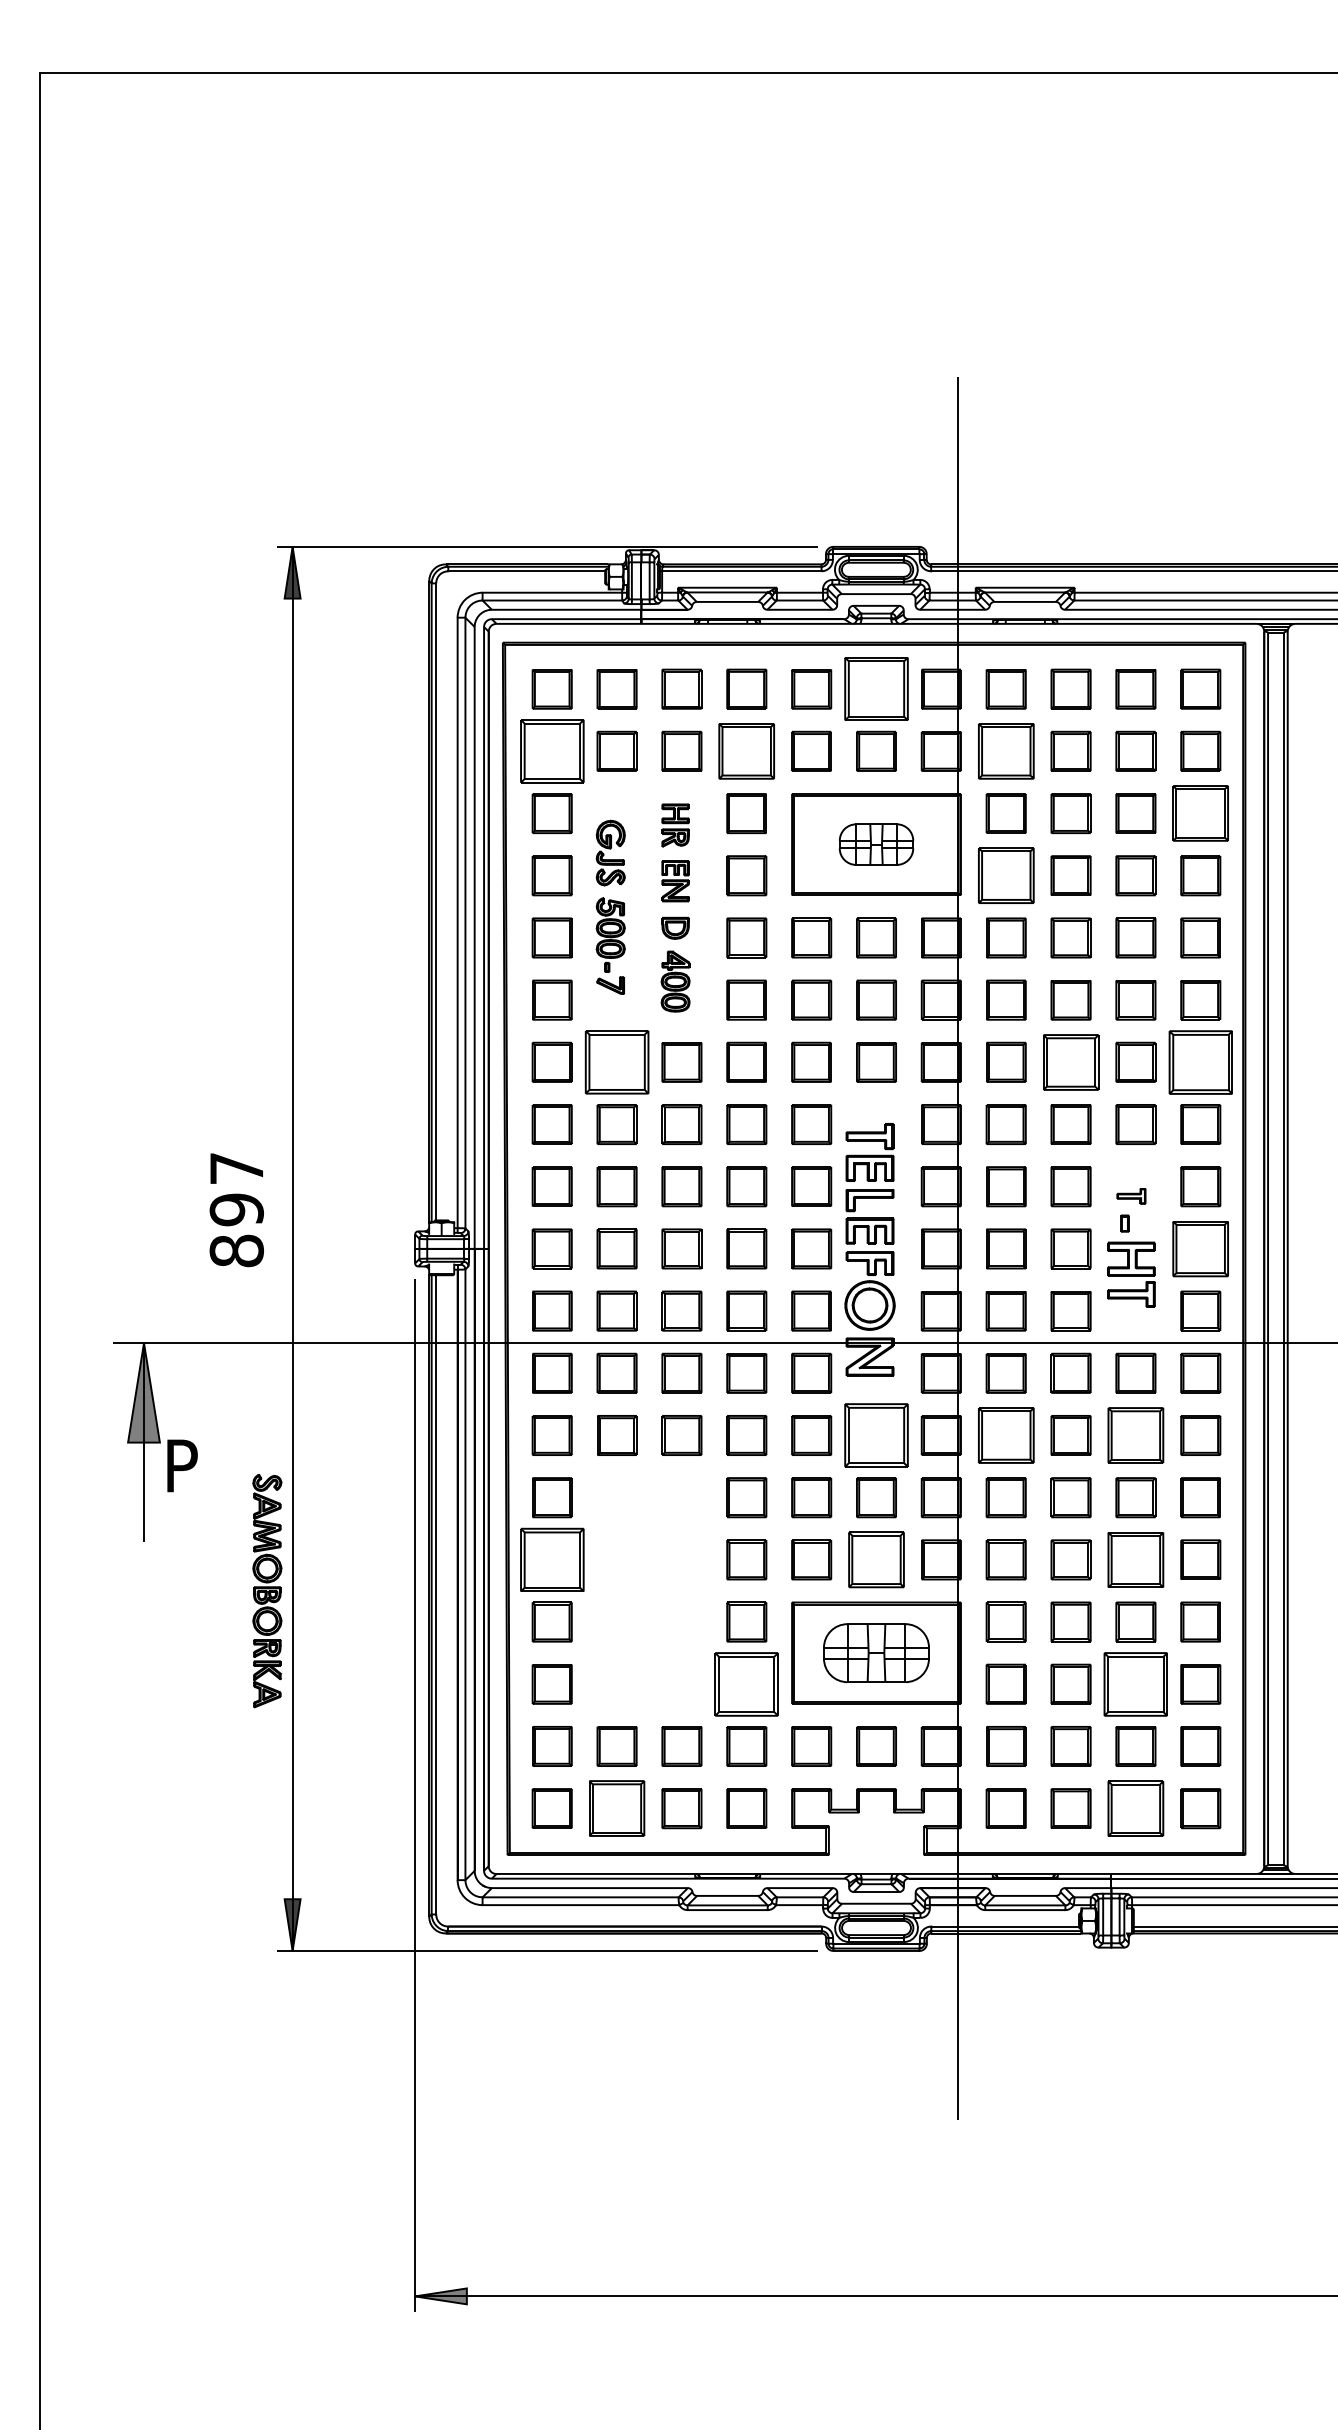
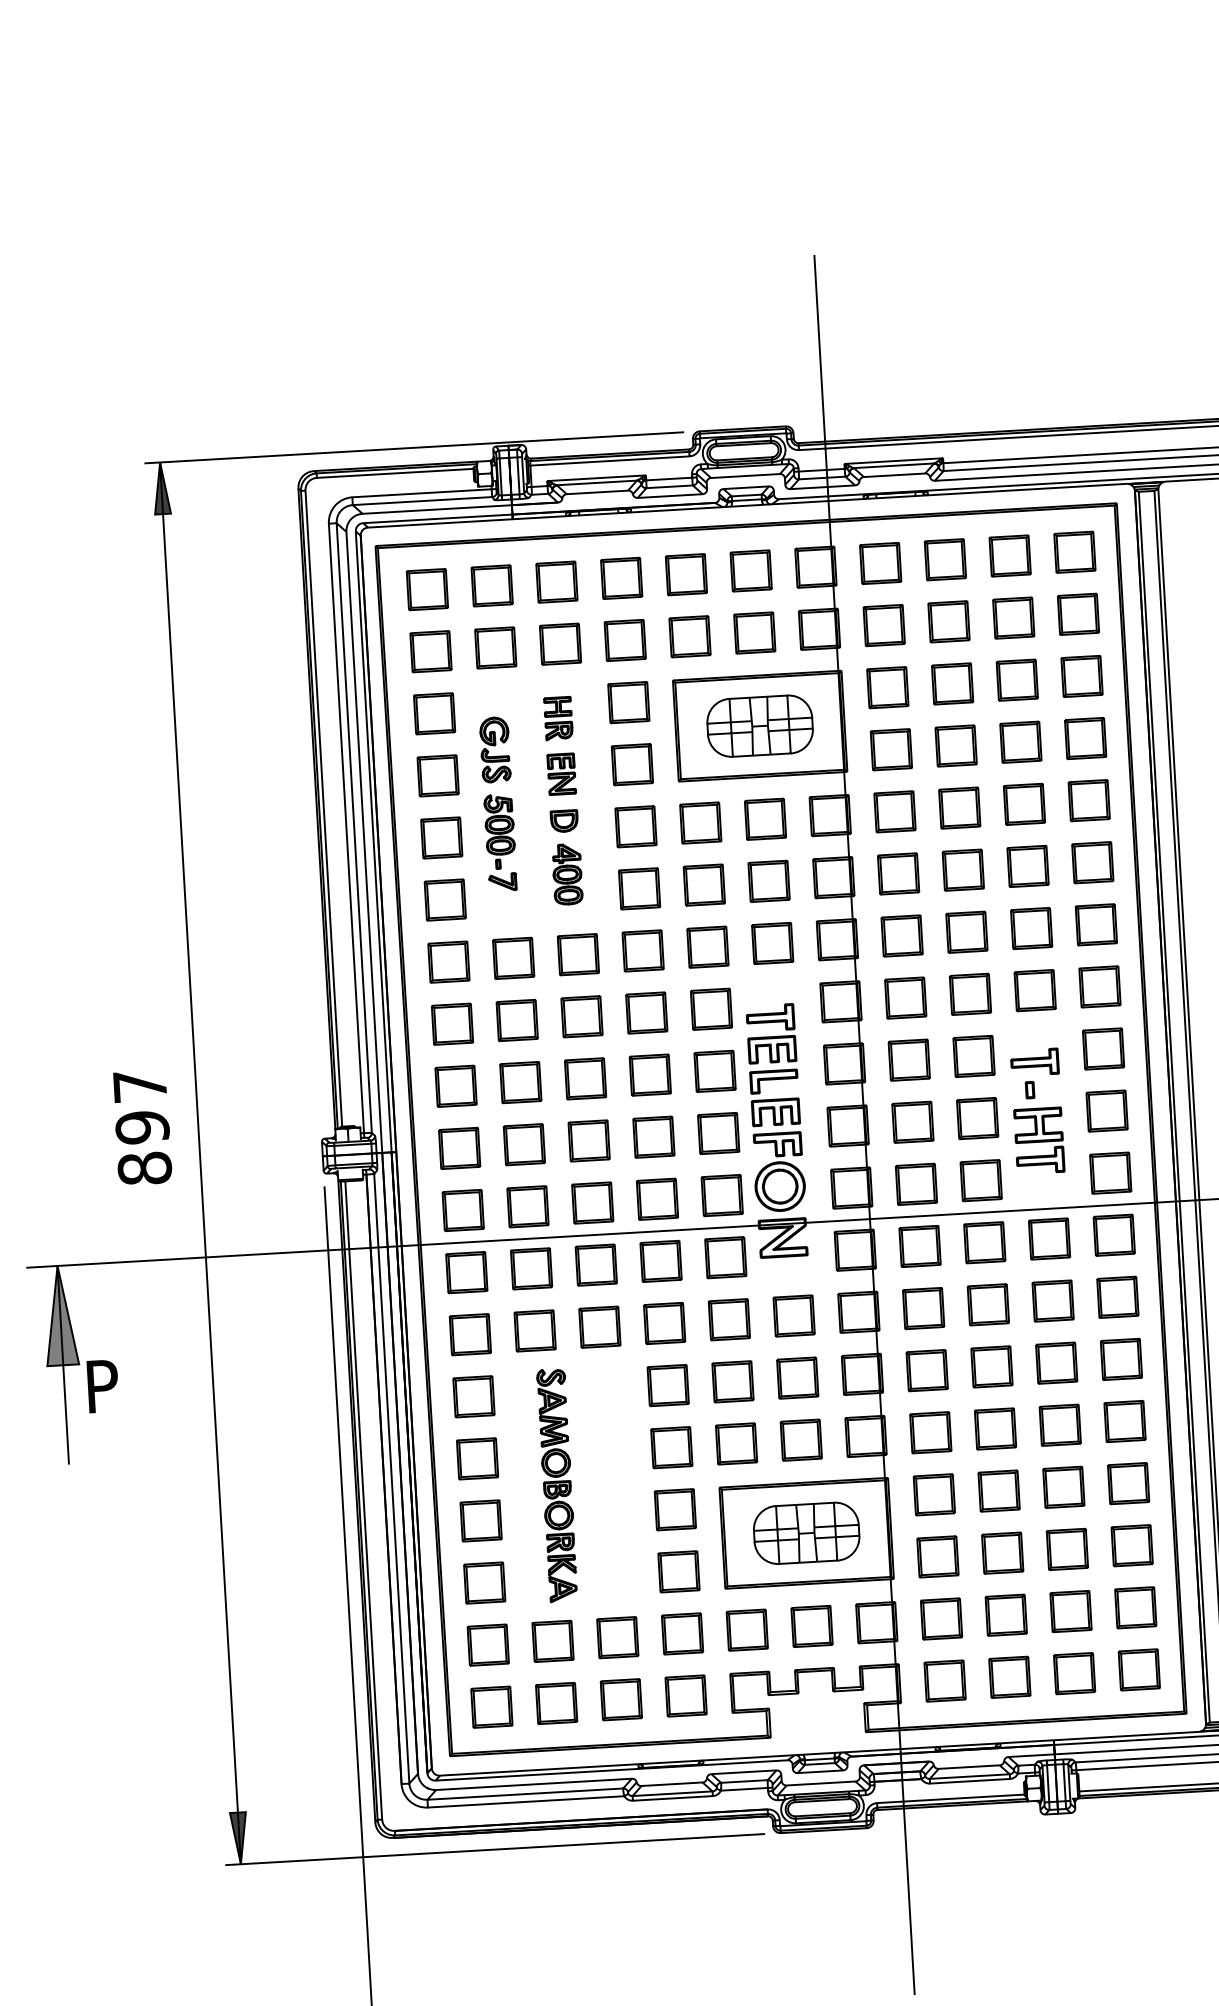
part: (876, 689) -> (751, 571), size x0.62
part: (551, 751) -> (430, 651), size x0.62
part: (746, 751) -> (624, 640), size x0.71
part: (1005, 751) -> (883, 625), size x0.71
part: (1200, 813) -> (1081, 676), size x0.71
part: (876, 844) -> (760, 726), size x1.43
part: (1005, 875) -> (890, 749), size x0.71
part: (1070, 1061) -> (966, 931), size x0.71
part: (1200, 1061) -> (1096, 923), size x0.62
part: (616, 1062) -> (513, 958), size x0.62
part: (1131, 1196) -> (1034, 1062), size x1.67
part: (1200, 1248) -> (1106, 1110), size x0.71
part: (876, 1435) -> (794, 1316), size x0.62
part: (1005, 1435) -> (922, 1308), size x0.71
part: (1135, 1435) -> (1052, 1301), size x0.71
part: (551, 1559) -> (476, 1458), size x0.62
part: (876, 1559) -> (801, 1439), size x0.71
part: (1135, 1559) -> (1059, 1424), size x0.71
part: (267, 1591) -> (557, 1485), moved
part: (746, 1683) -> (678, 1571), size x0.62
part: (1135, 1683) -> (1066, 1548), size x0.62
part: (617, 1808) -> (557, 1703), size x0.71
part: (1135, 1808) -> (1074, 1673), size x0.71

